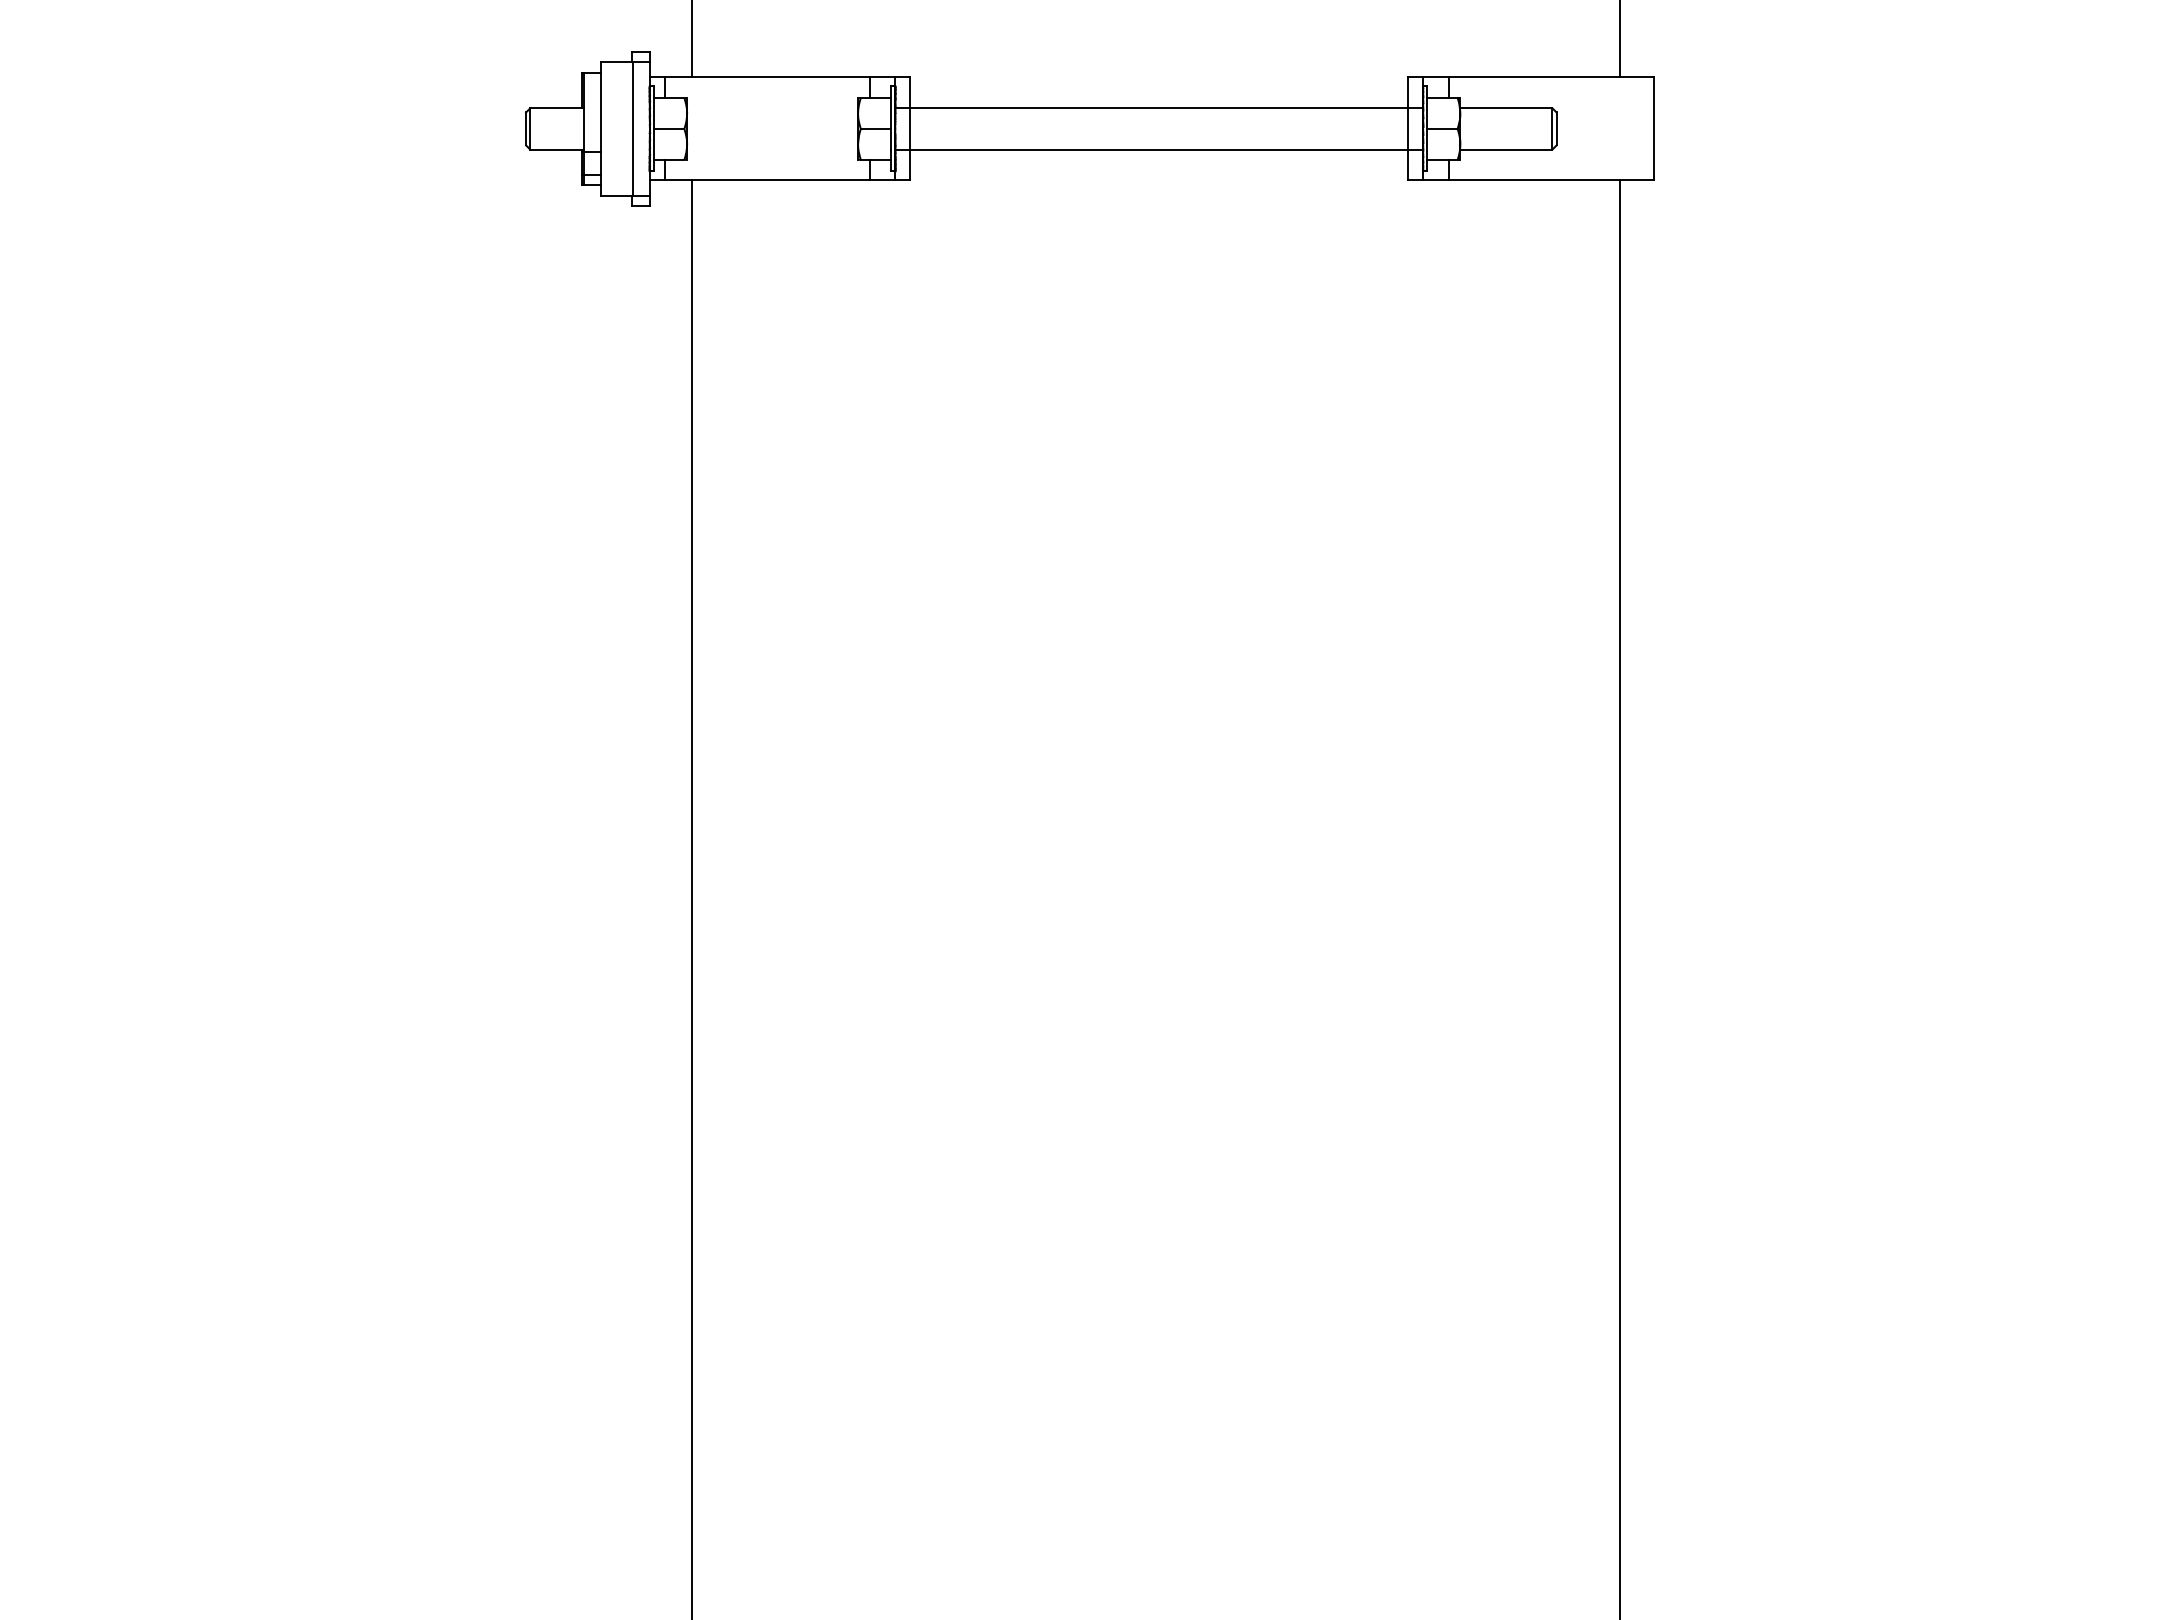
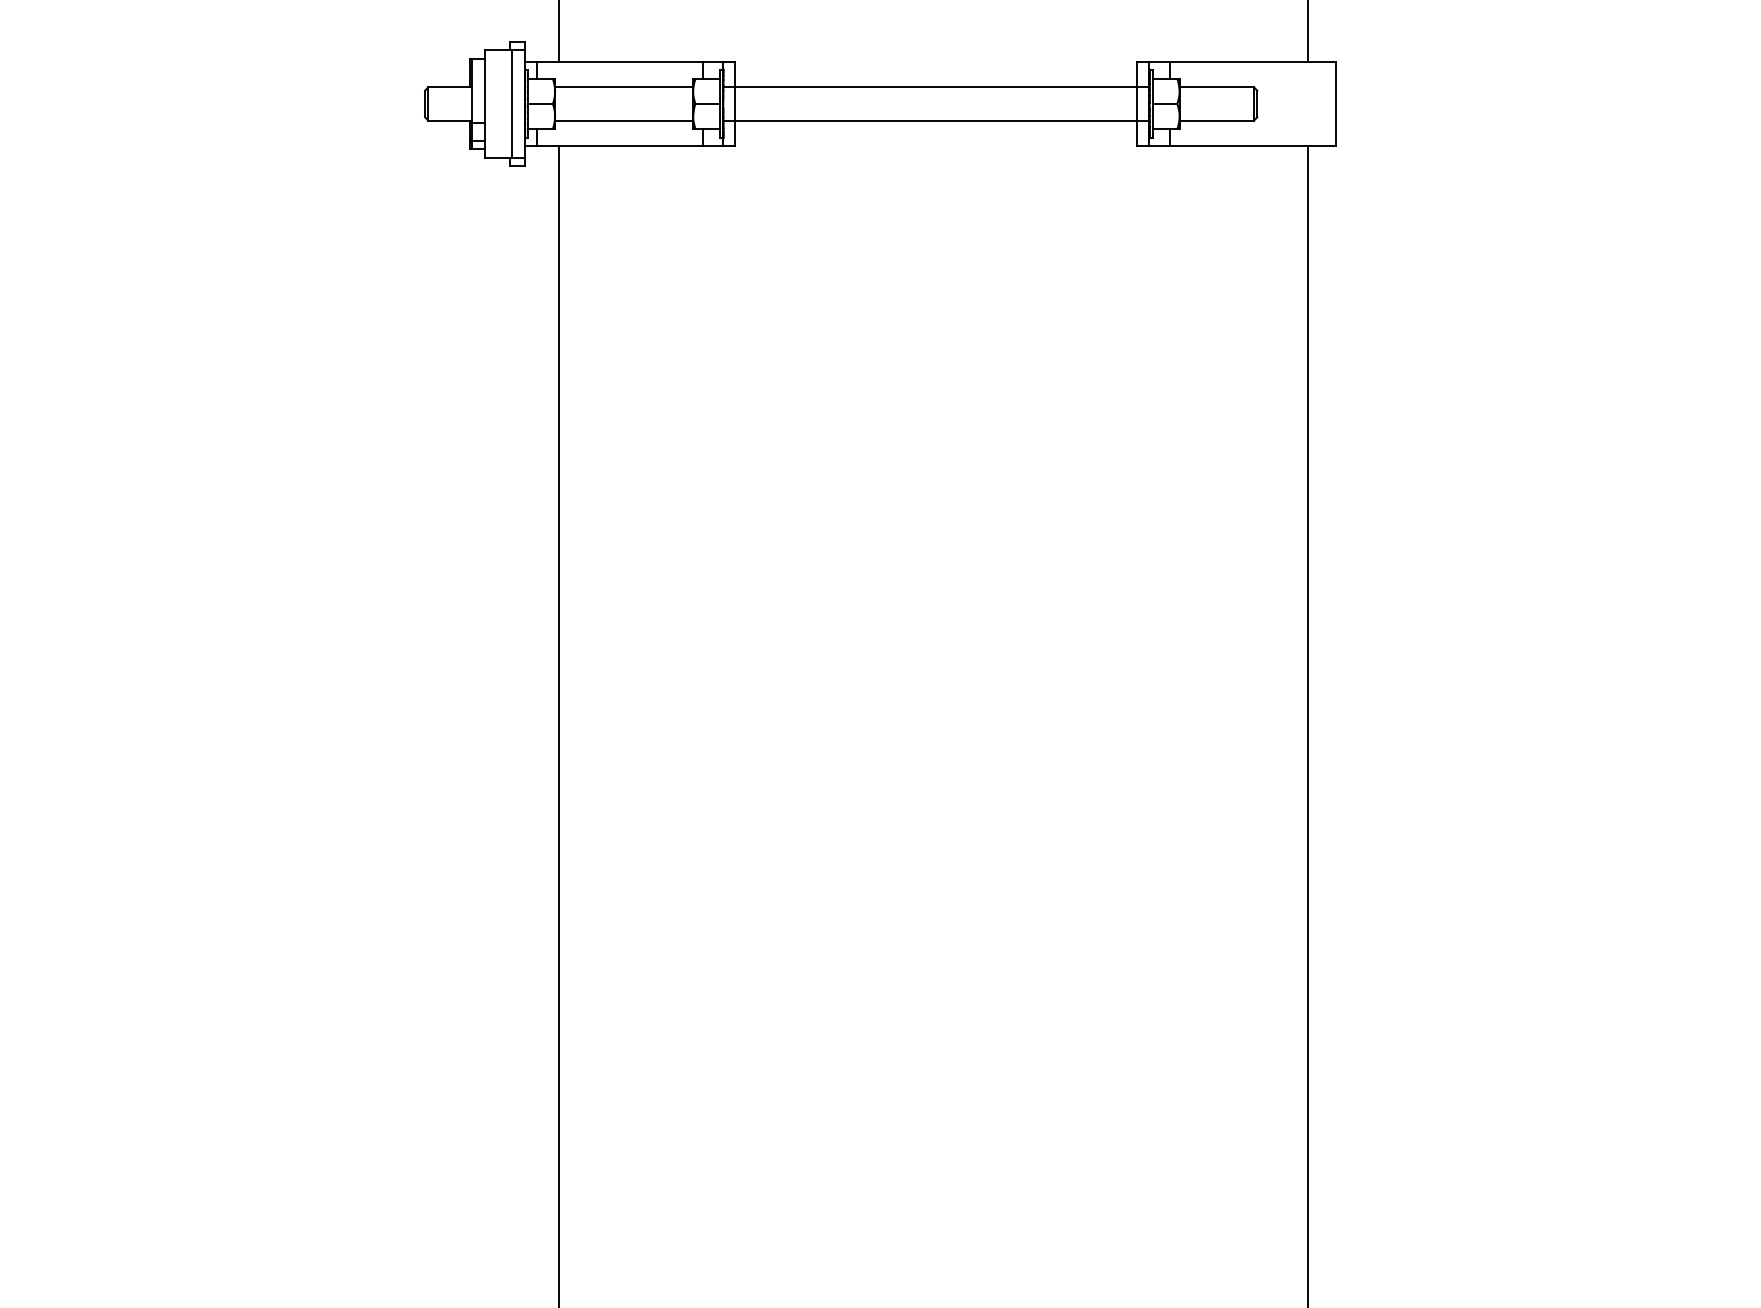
line: (772, 108) -> (624, 87), added
line: (772, 149) -> (624, 120), added

